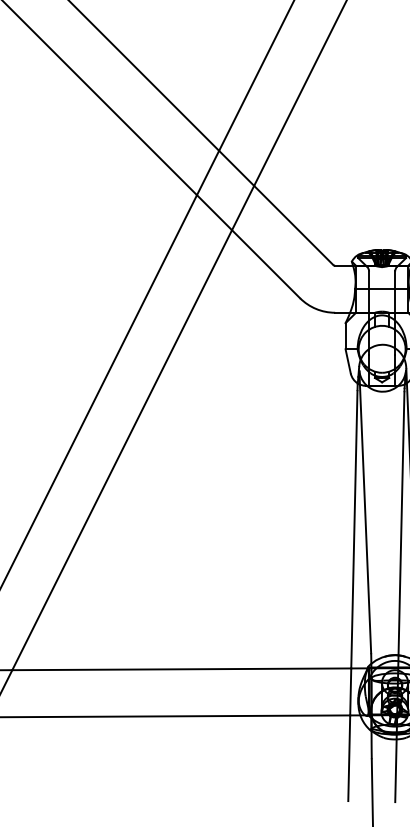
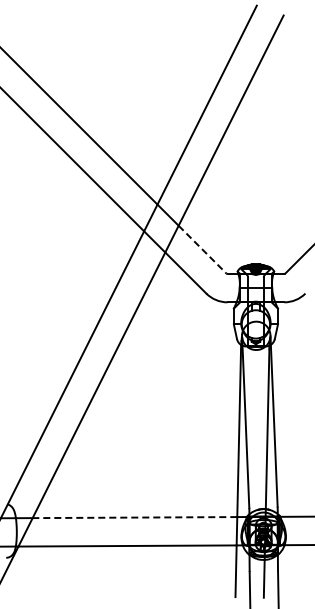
line: (293, 225) -> (202, 249), solid -> dashed
line: (180, 669) -> (134, 517), solid -> dashed

